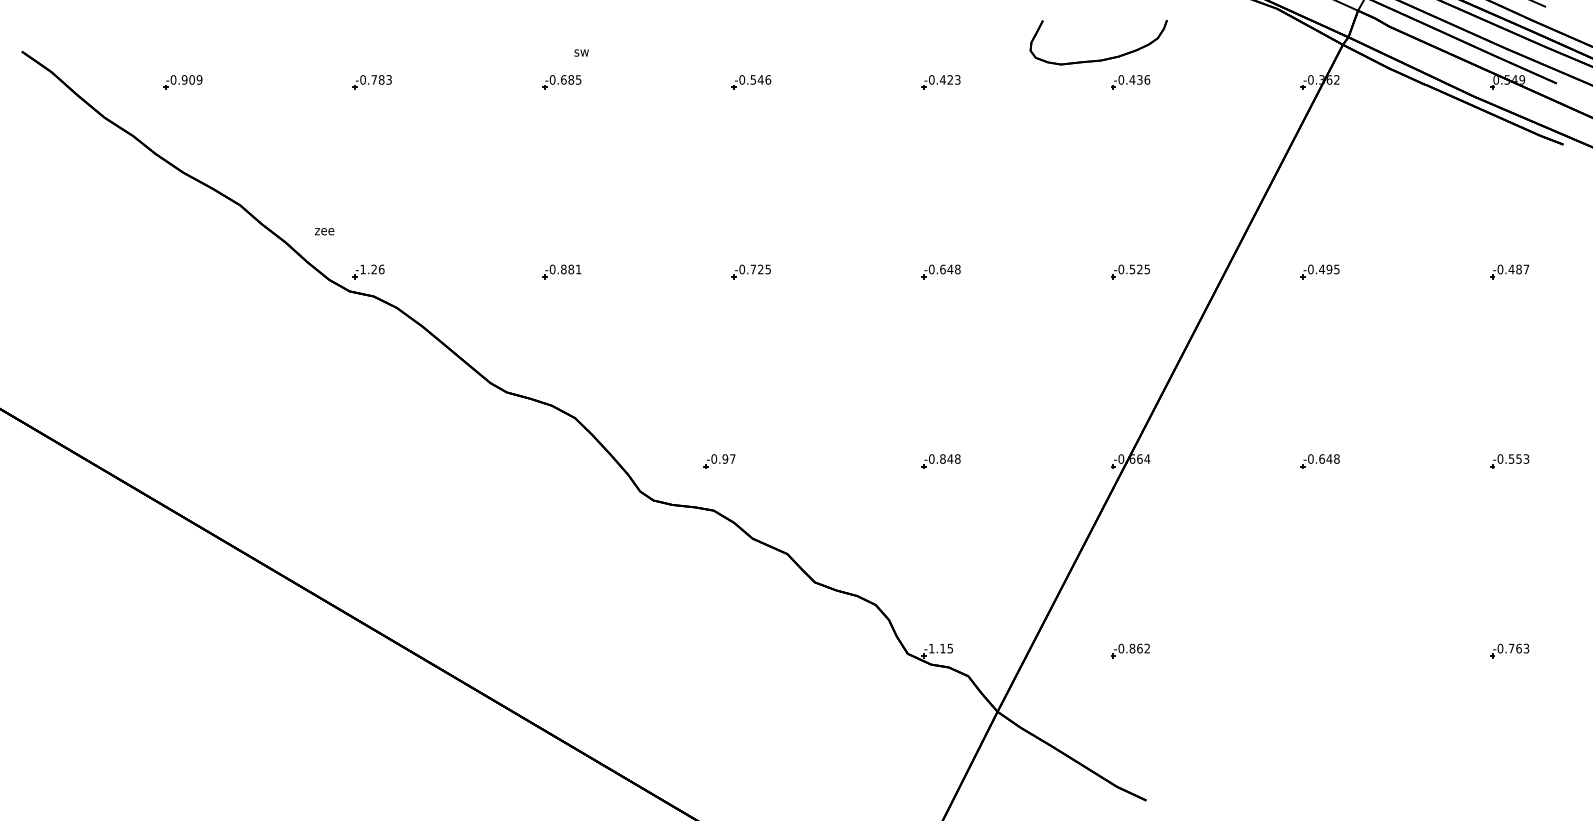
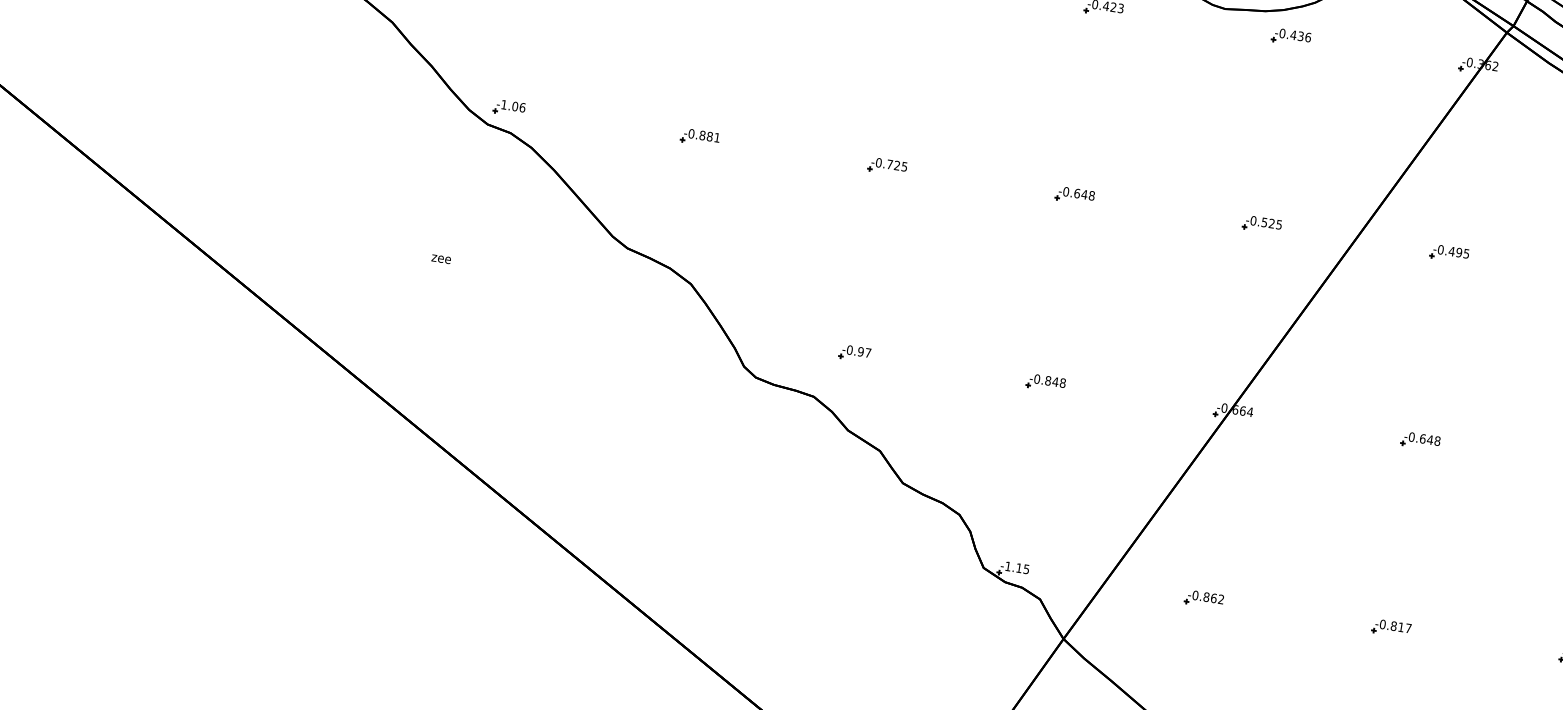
text: (324, 231) -> (441, 259), moved
text: (374, 269) -> (515, 106), -1.26 -> -1.06
part: (719, 461) -> (854, 353), moved
part: (1319, 650) -> (1391, 627), added

